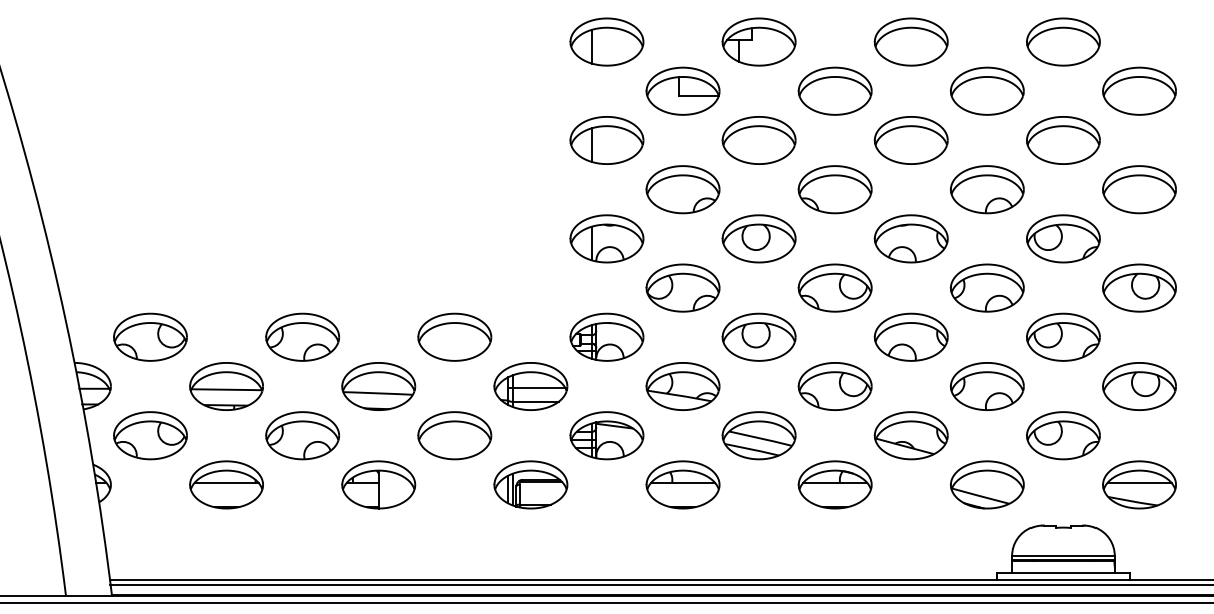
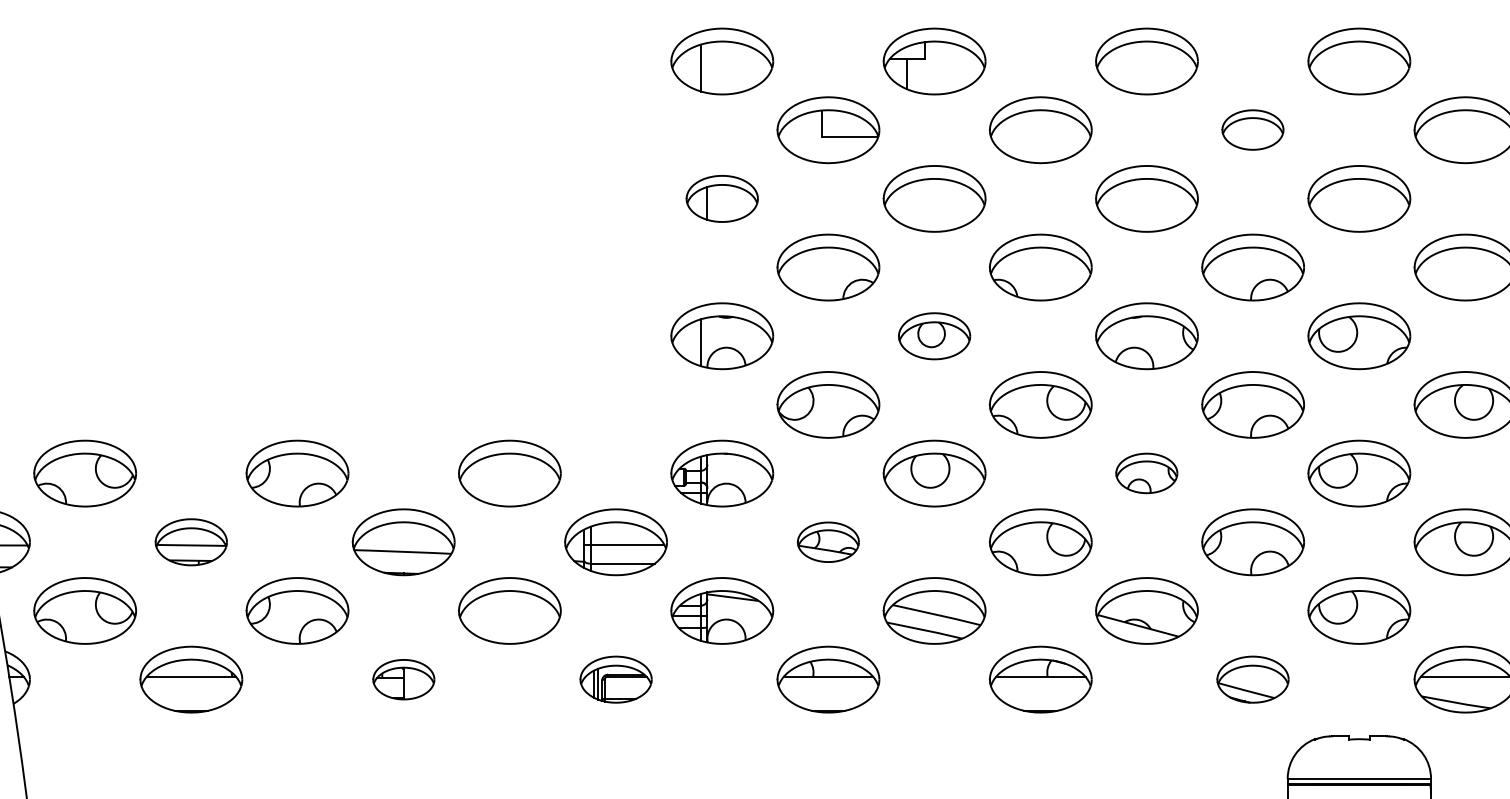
part: (986, 90) -> (1251, 129), size x0.6
part: (606, 140) -> (721, 198), size x0.7
part: (758, 238) -> (933, 335), size x0.7
part: (910, 336) -> (1145, 472), size x0.6
part: (226, 386) -> (191, 542), size x0.7
part: (682, 386) -> (827, 542), size x0.6
part: (378, 484) -> (403, 679), size x0.6
part: (530, 484) -> (615, 679), size x0.7
part: (986, 484) -> (1251, 679), size x0.7

